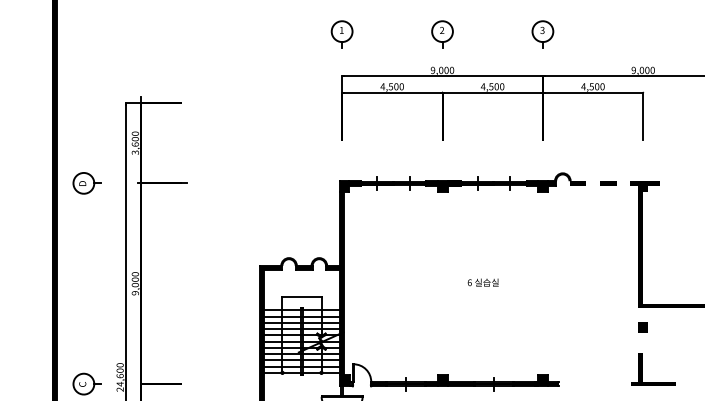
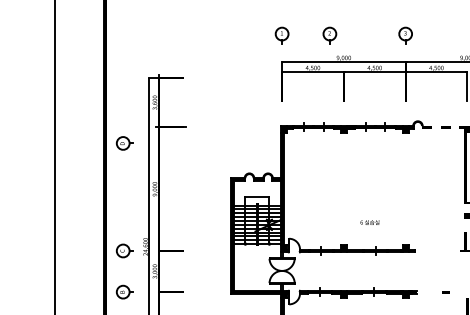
part: (441, 33) -> (329, 35), moved
part: (85, 183) -> (124, 143), moved
text: (482, 282) -> (369, 222), moved

